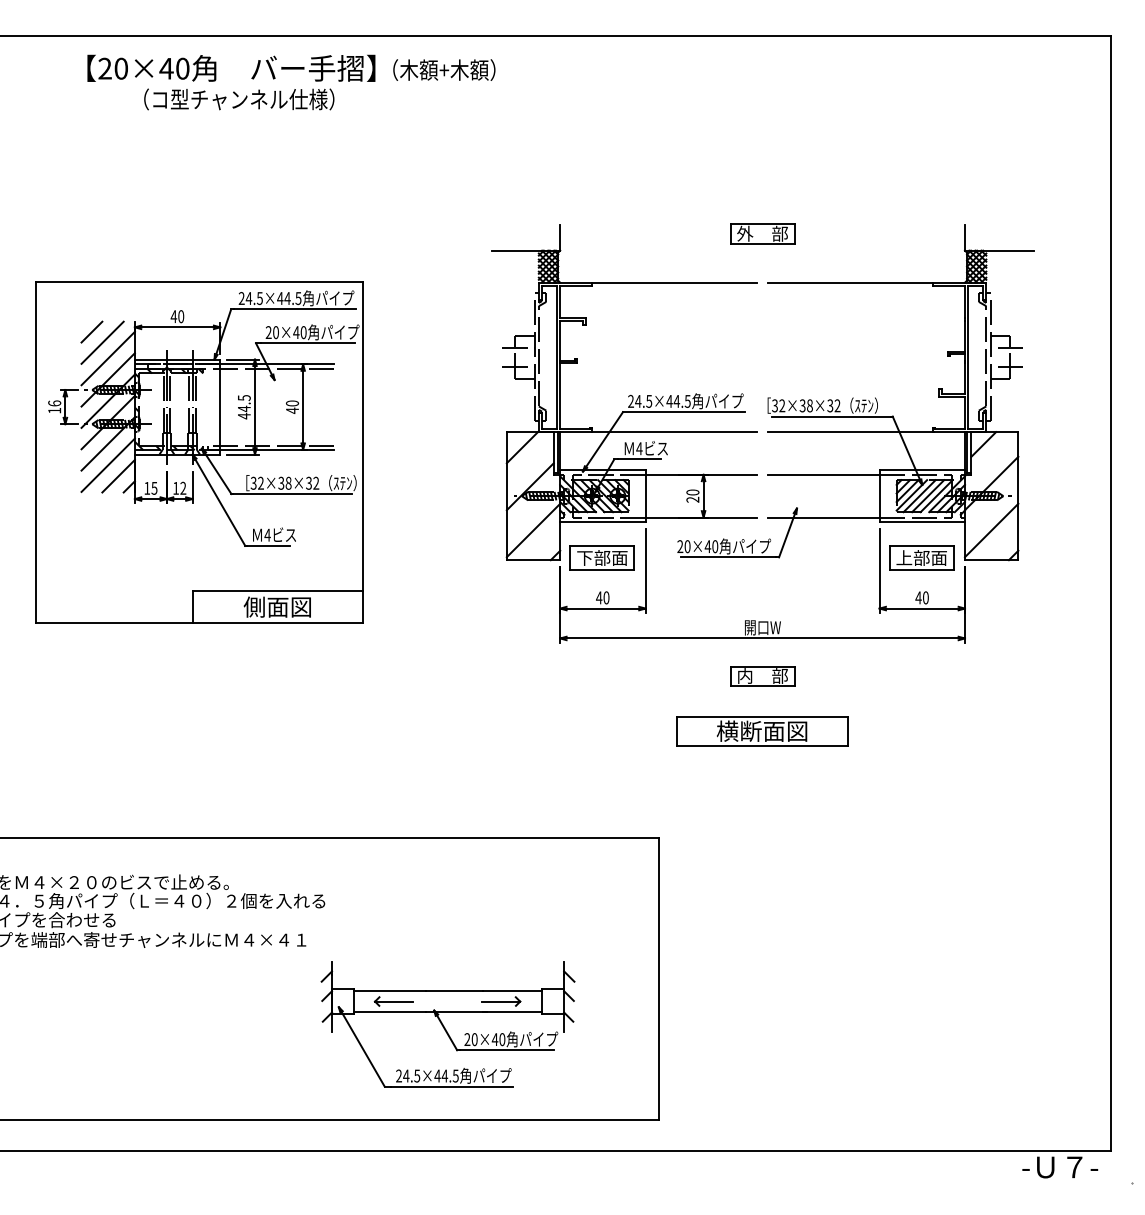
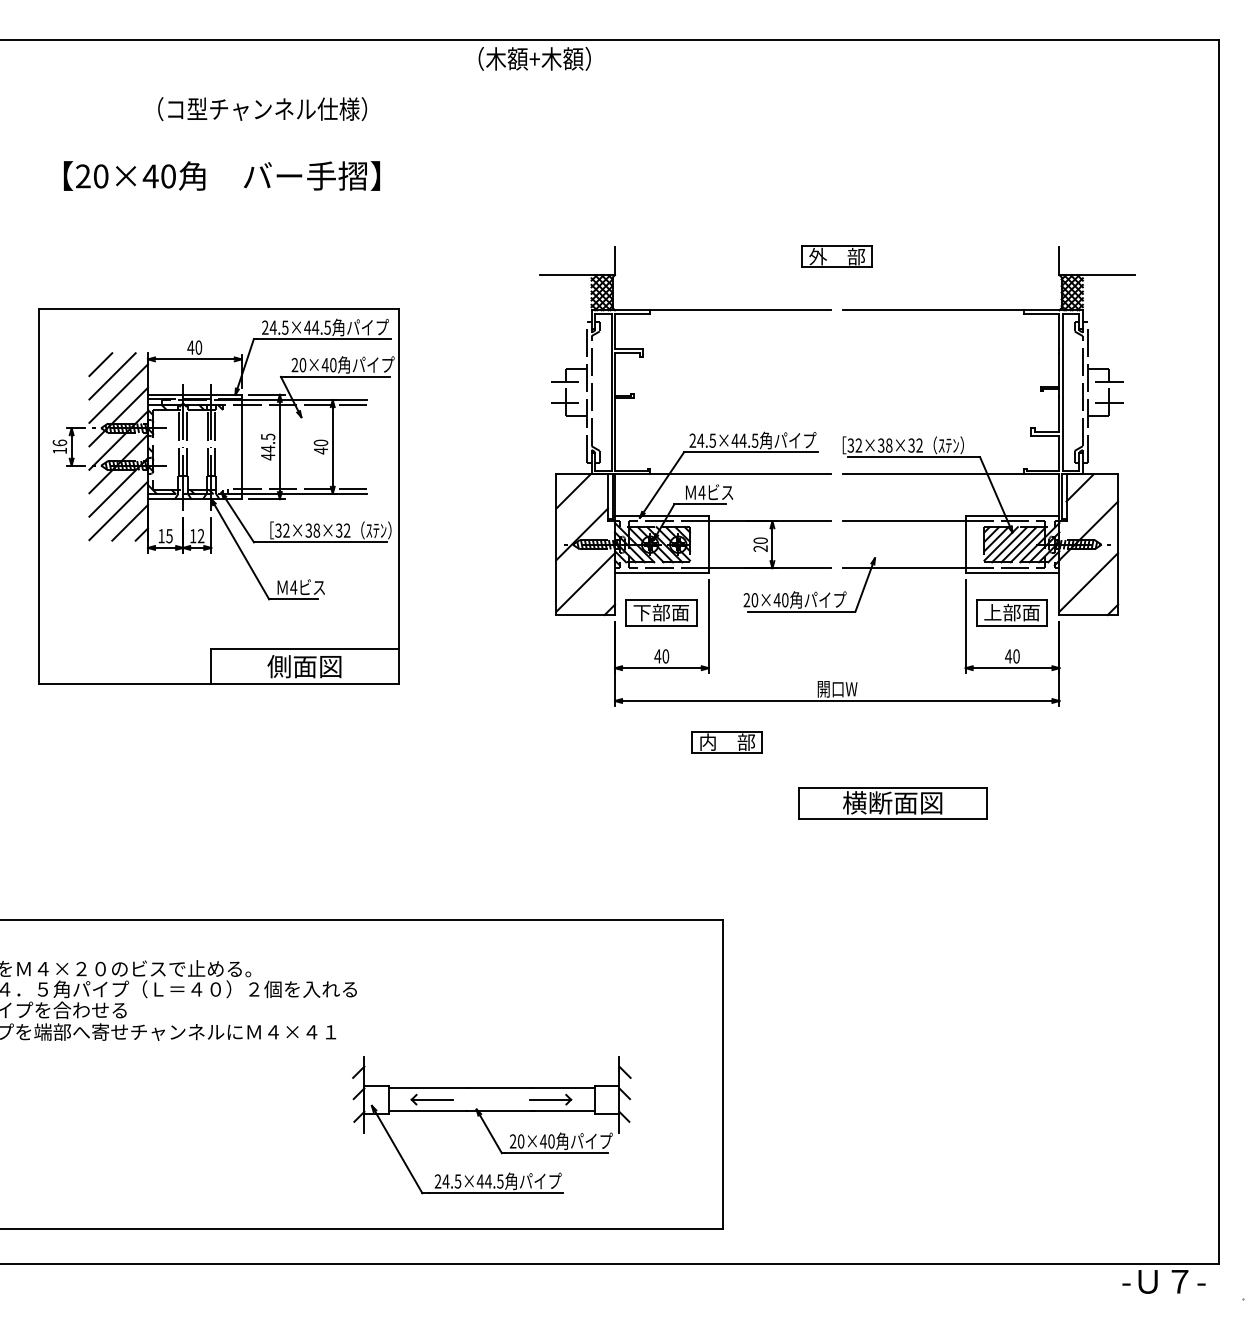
text: (230, 67) -> (221, 175), moved
text: (444, 69) -> (534, 58), moved
part: (761, 676) -> (726, 742), moved
part: (761, 731) -> (892, 803), moved

